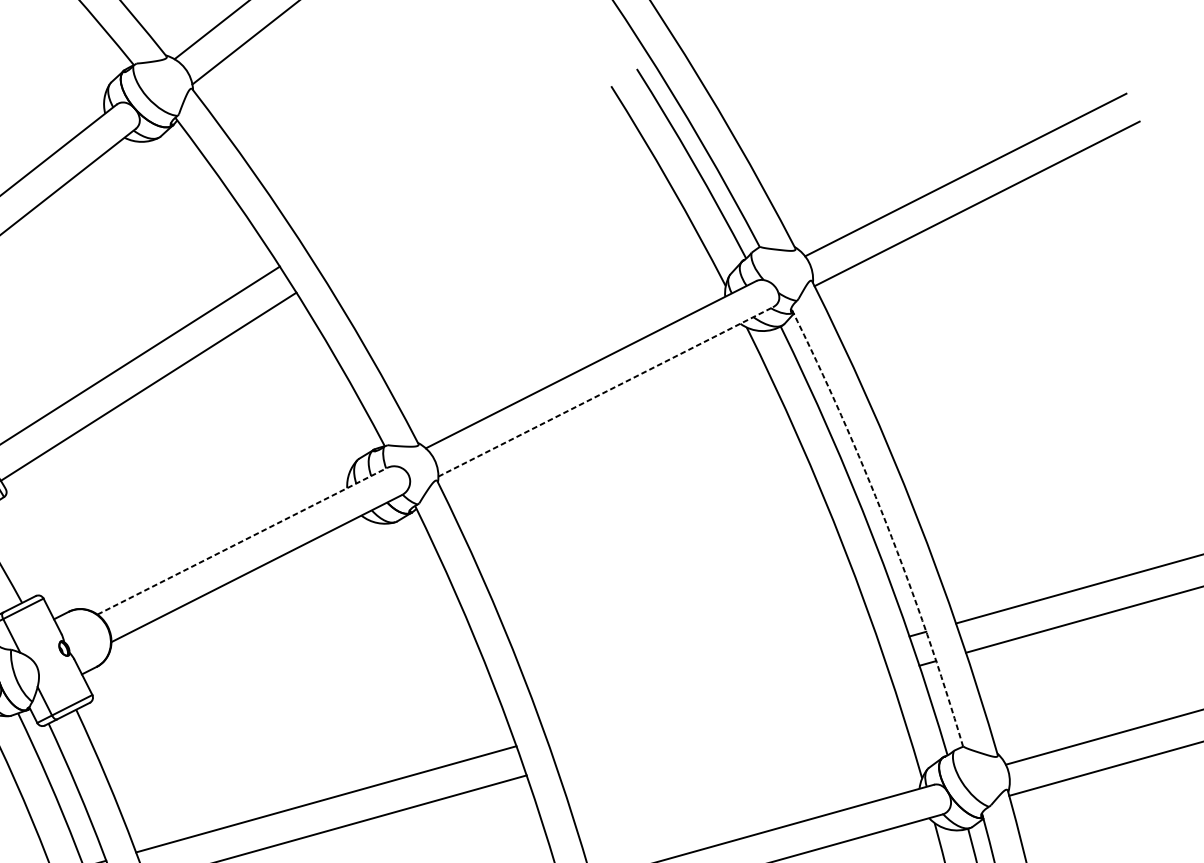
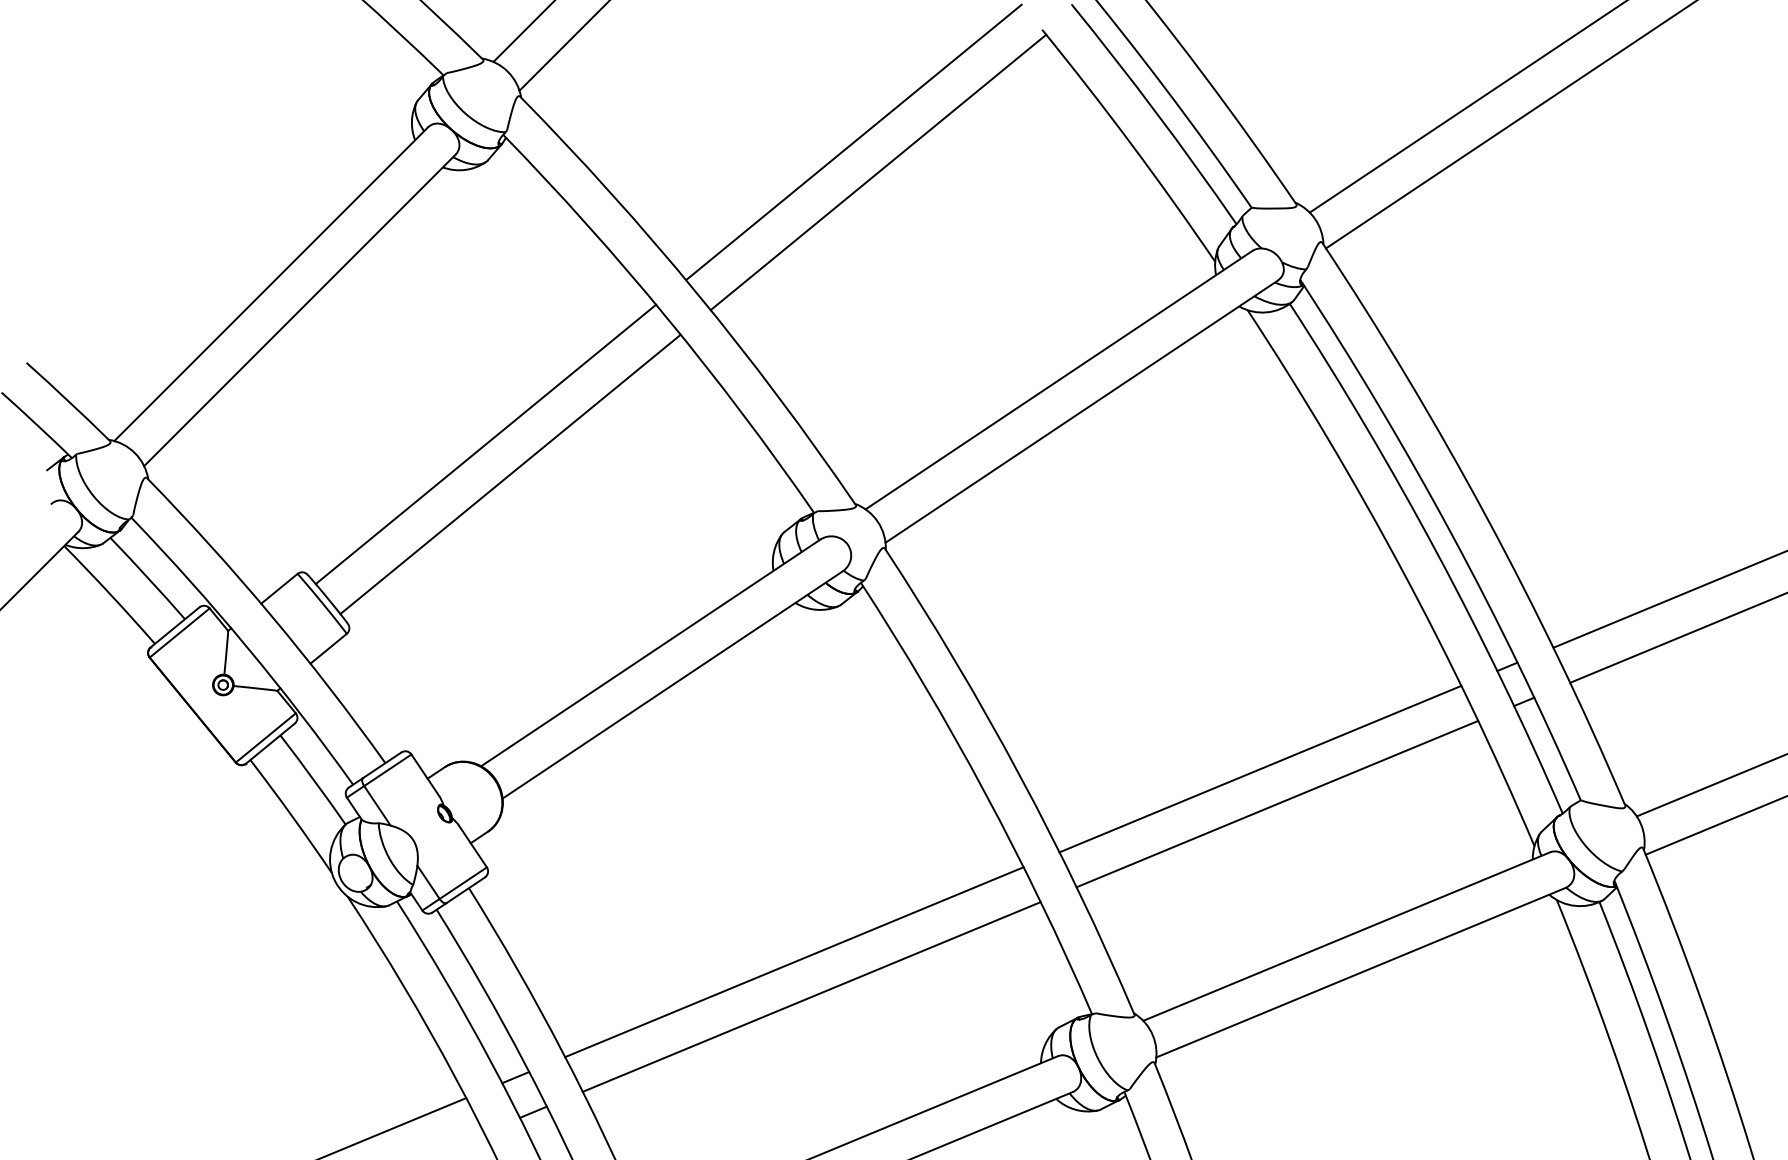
line: (451, 157) -> (853, 142), added
line: (468, 183) -> (878, 172), added
line: (605, 391) -> (1081, 411), dashed -> solid
arc: (886, 524) -> (1451, 534), dashed -> solid
line: (242, 540) -> (650, 652), dashed -> solid
line: (713, 690) -> (1260, 768), added
line: (723, 720) -> (1277, 803), added

